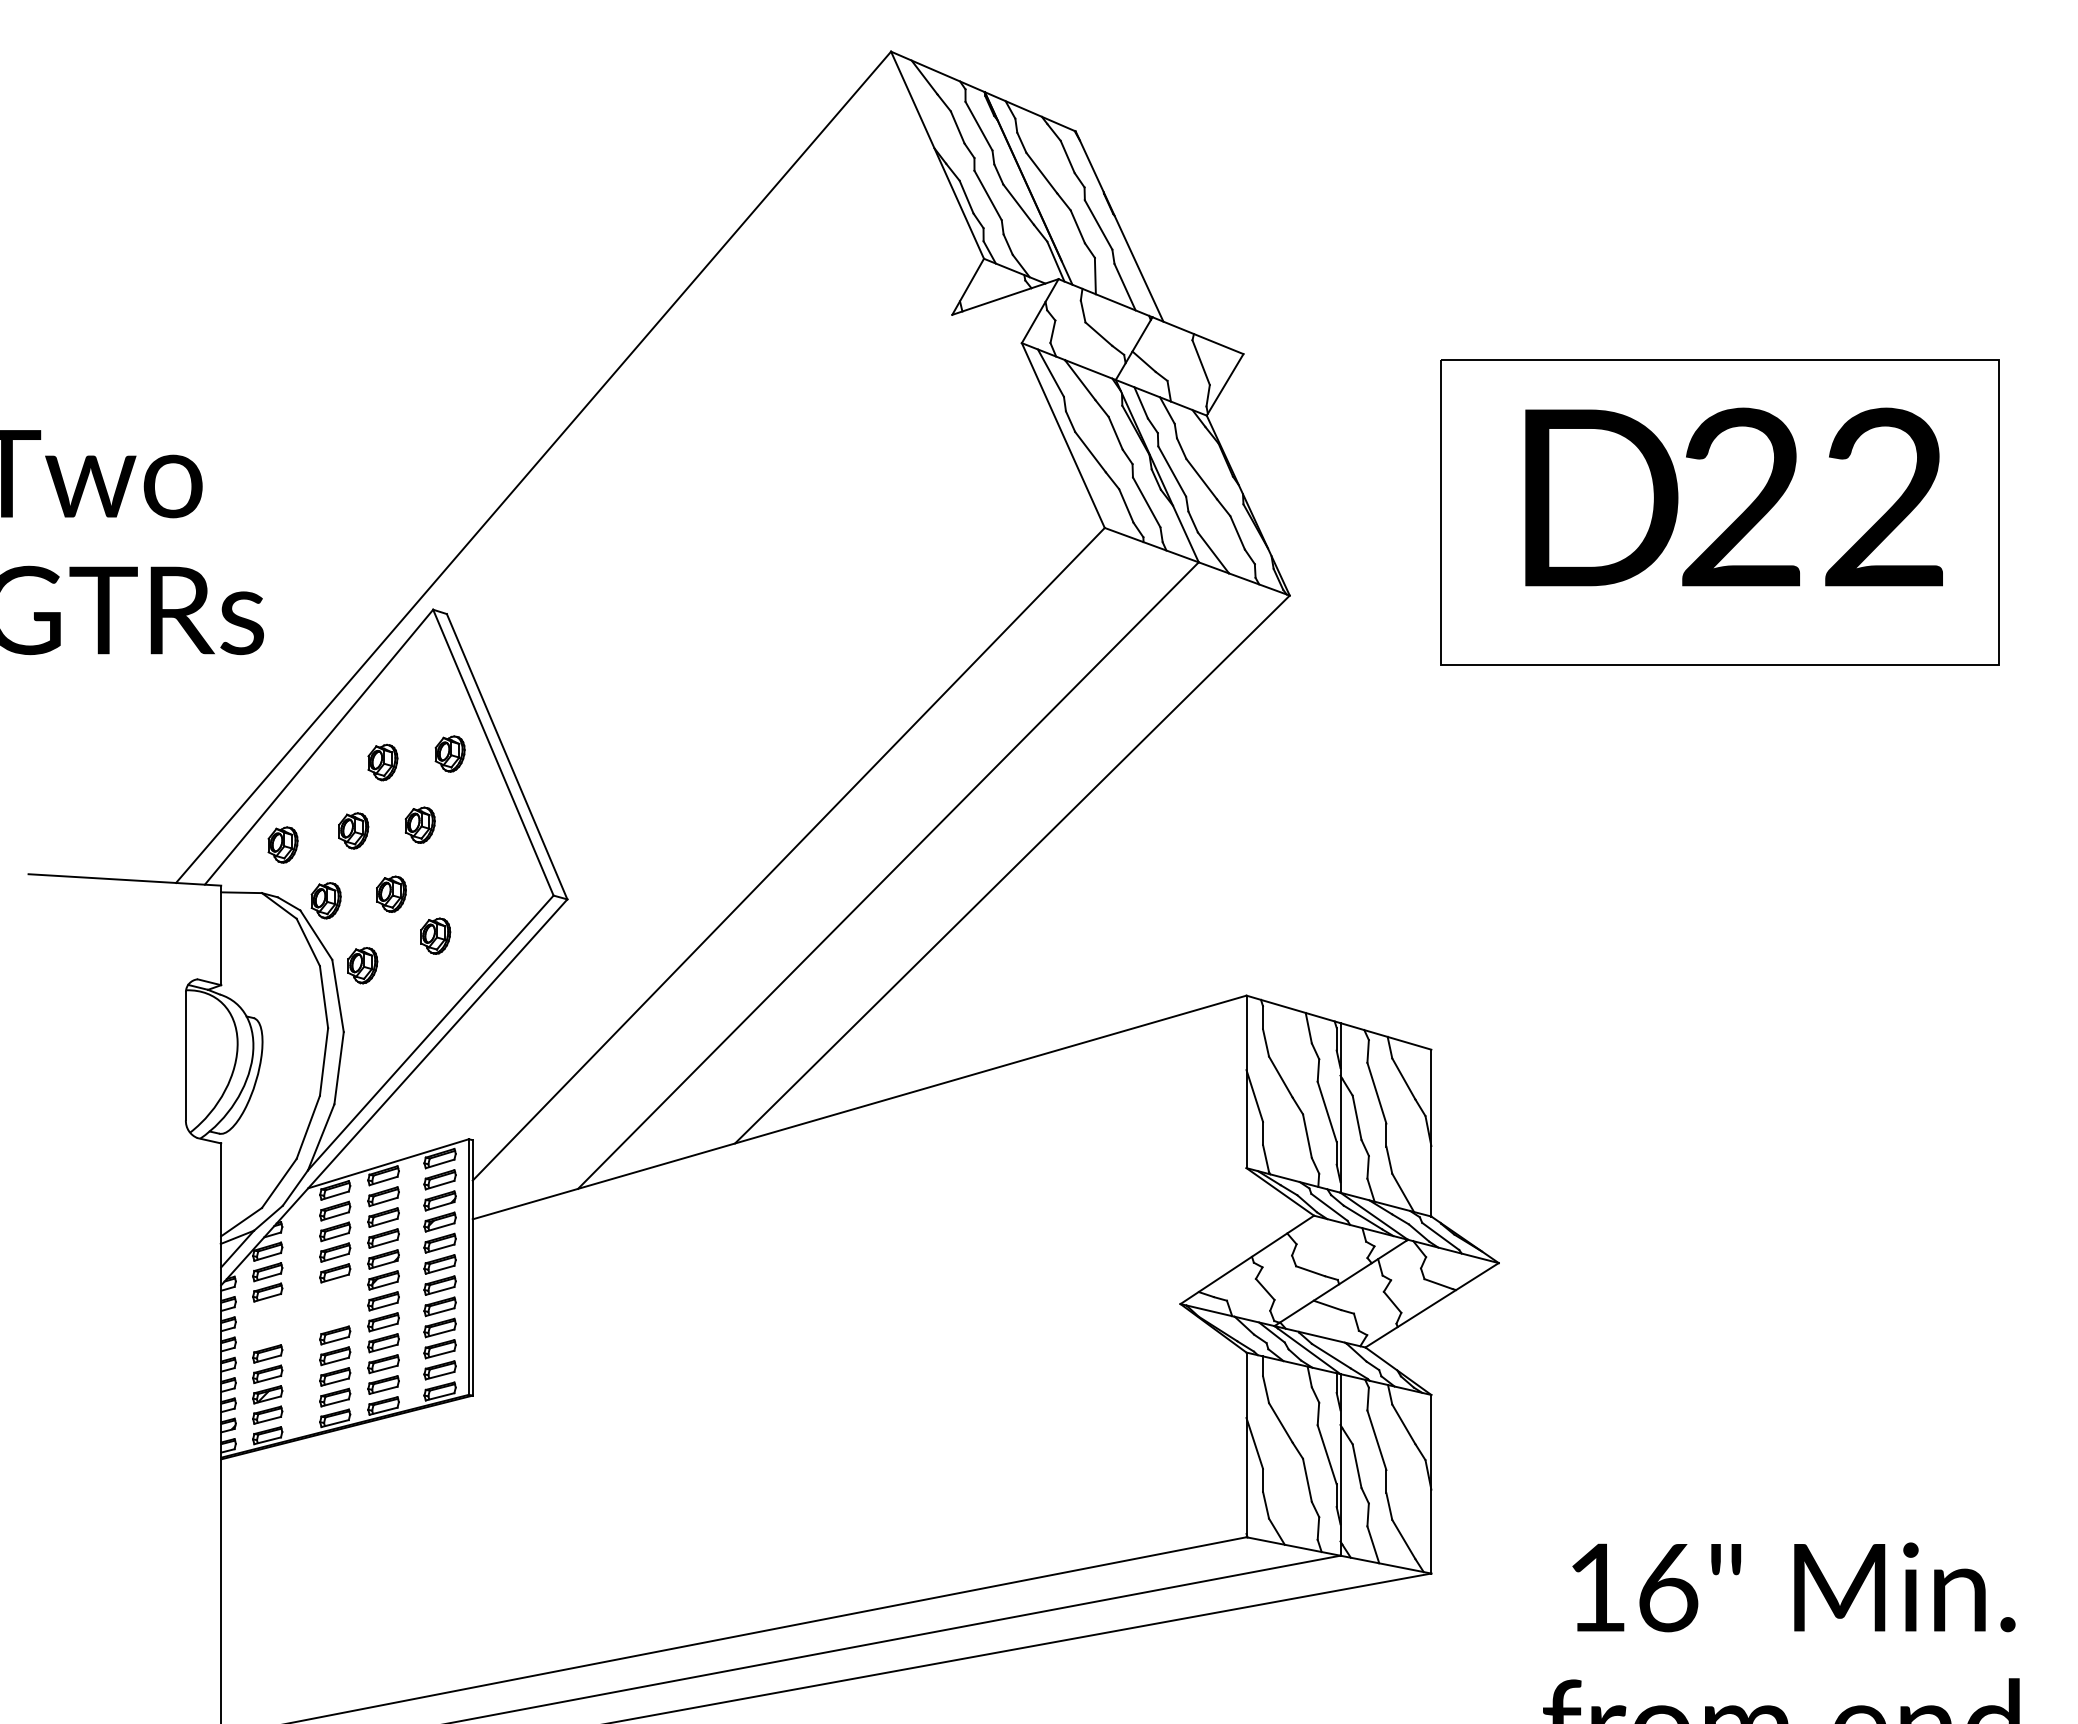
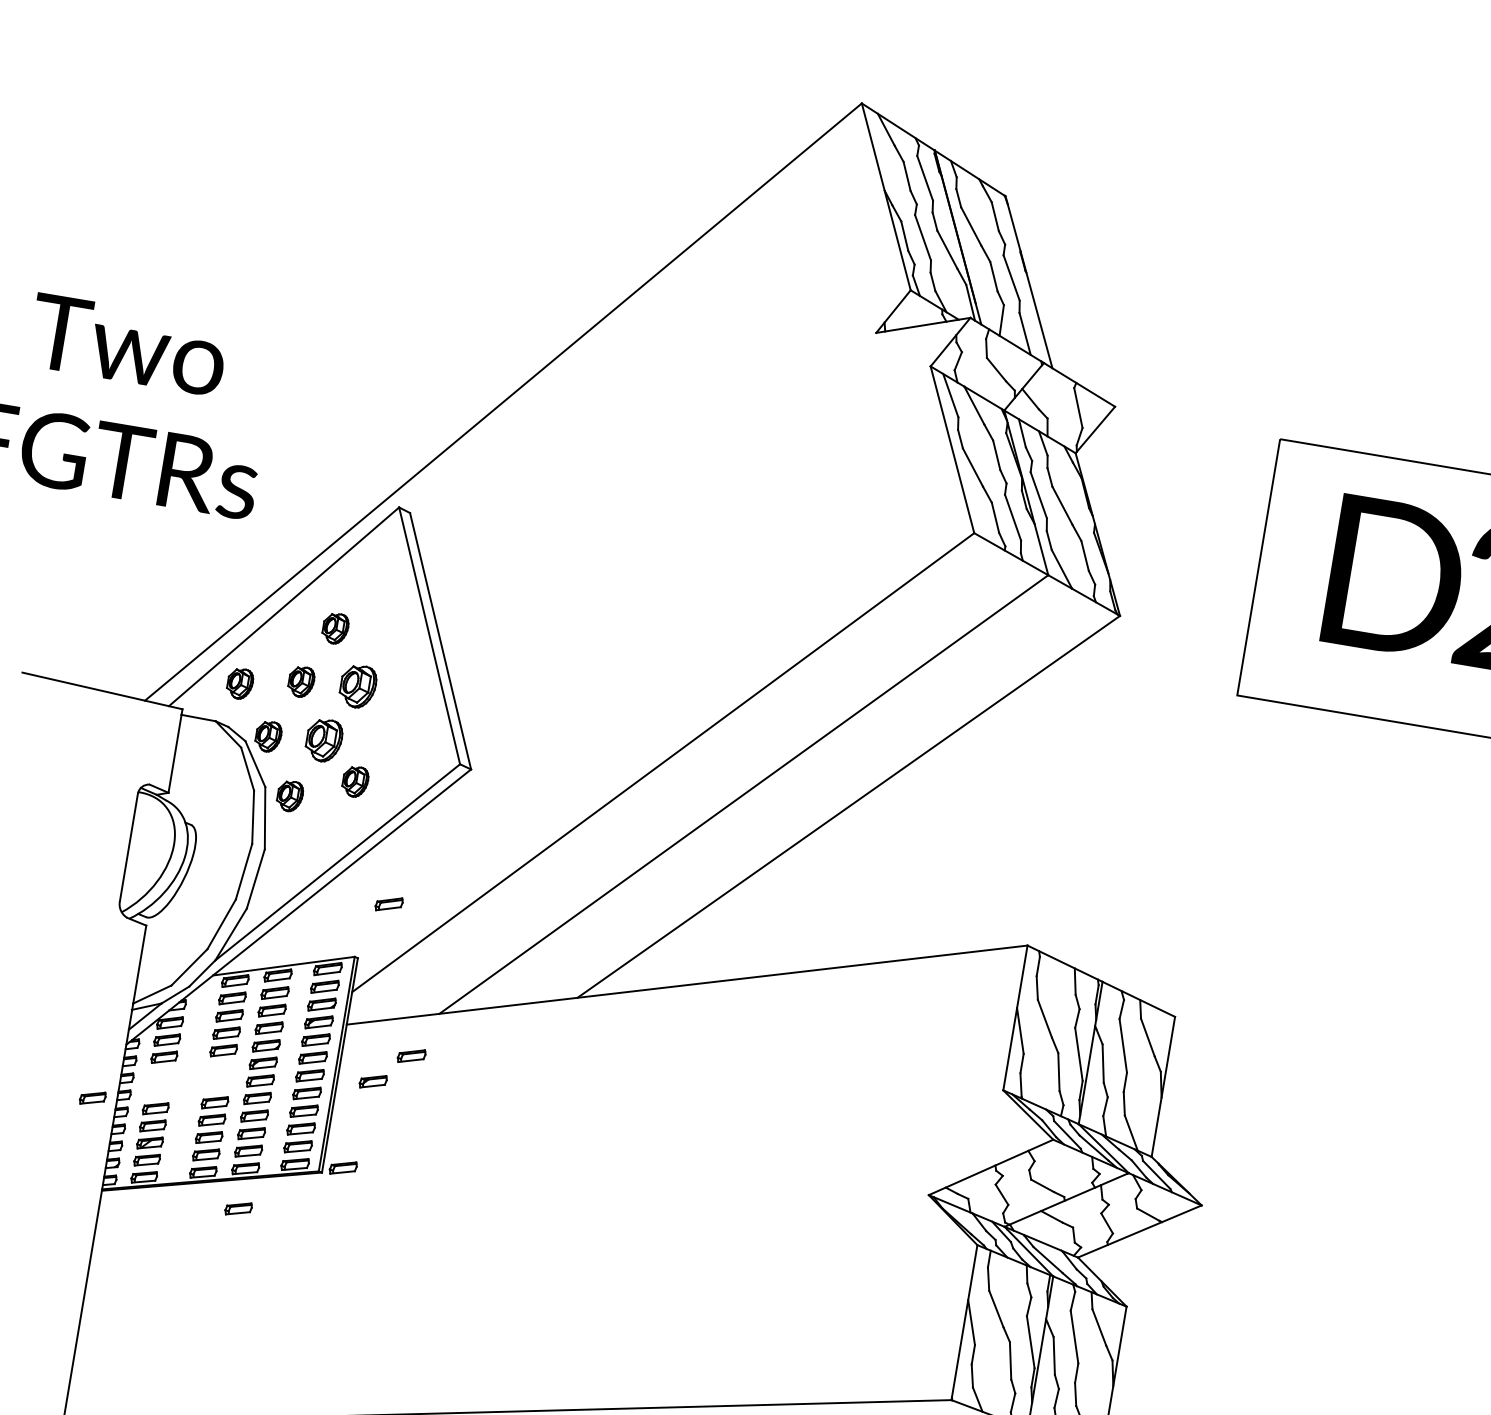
part: (449, 753) -> (392, 630), removed
part: (419, 824) -> (357, 685), size x1.4
part: (391, 893) -> (324, 739), size x1.4
part: (498, 1071) -> (389, 904), added
part: (553, 1242) -> (411, 1055), added
part: (514, 1280) -> (373, 1081), added
part: (192, 1353) -> (92, 1097), added
part: (496, 1386) -> (343, 1168), added
part: (383, 1453) -> (238, 1208), added

